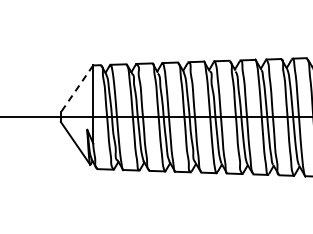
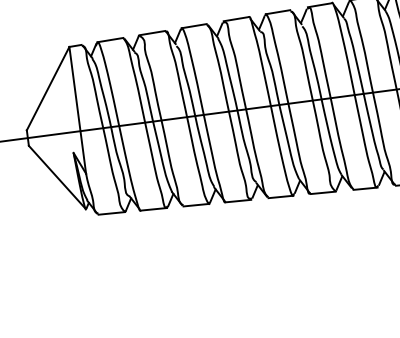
line: (77, 88) -> (48, 87), dashed -> solid

